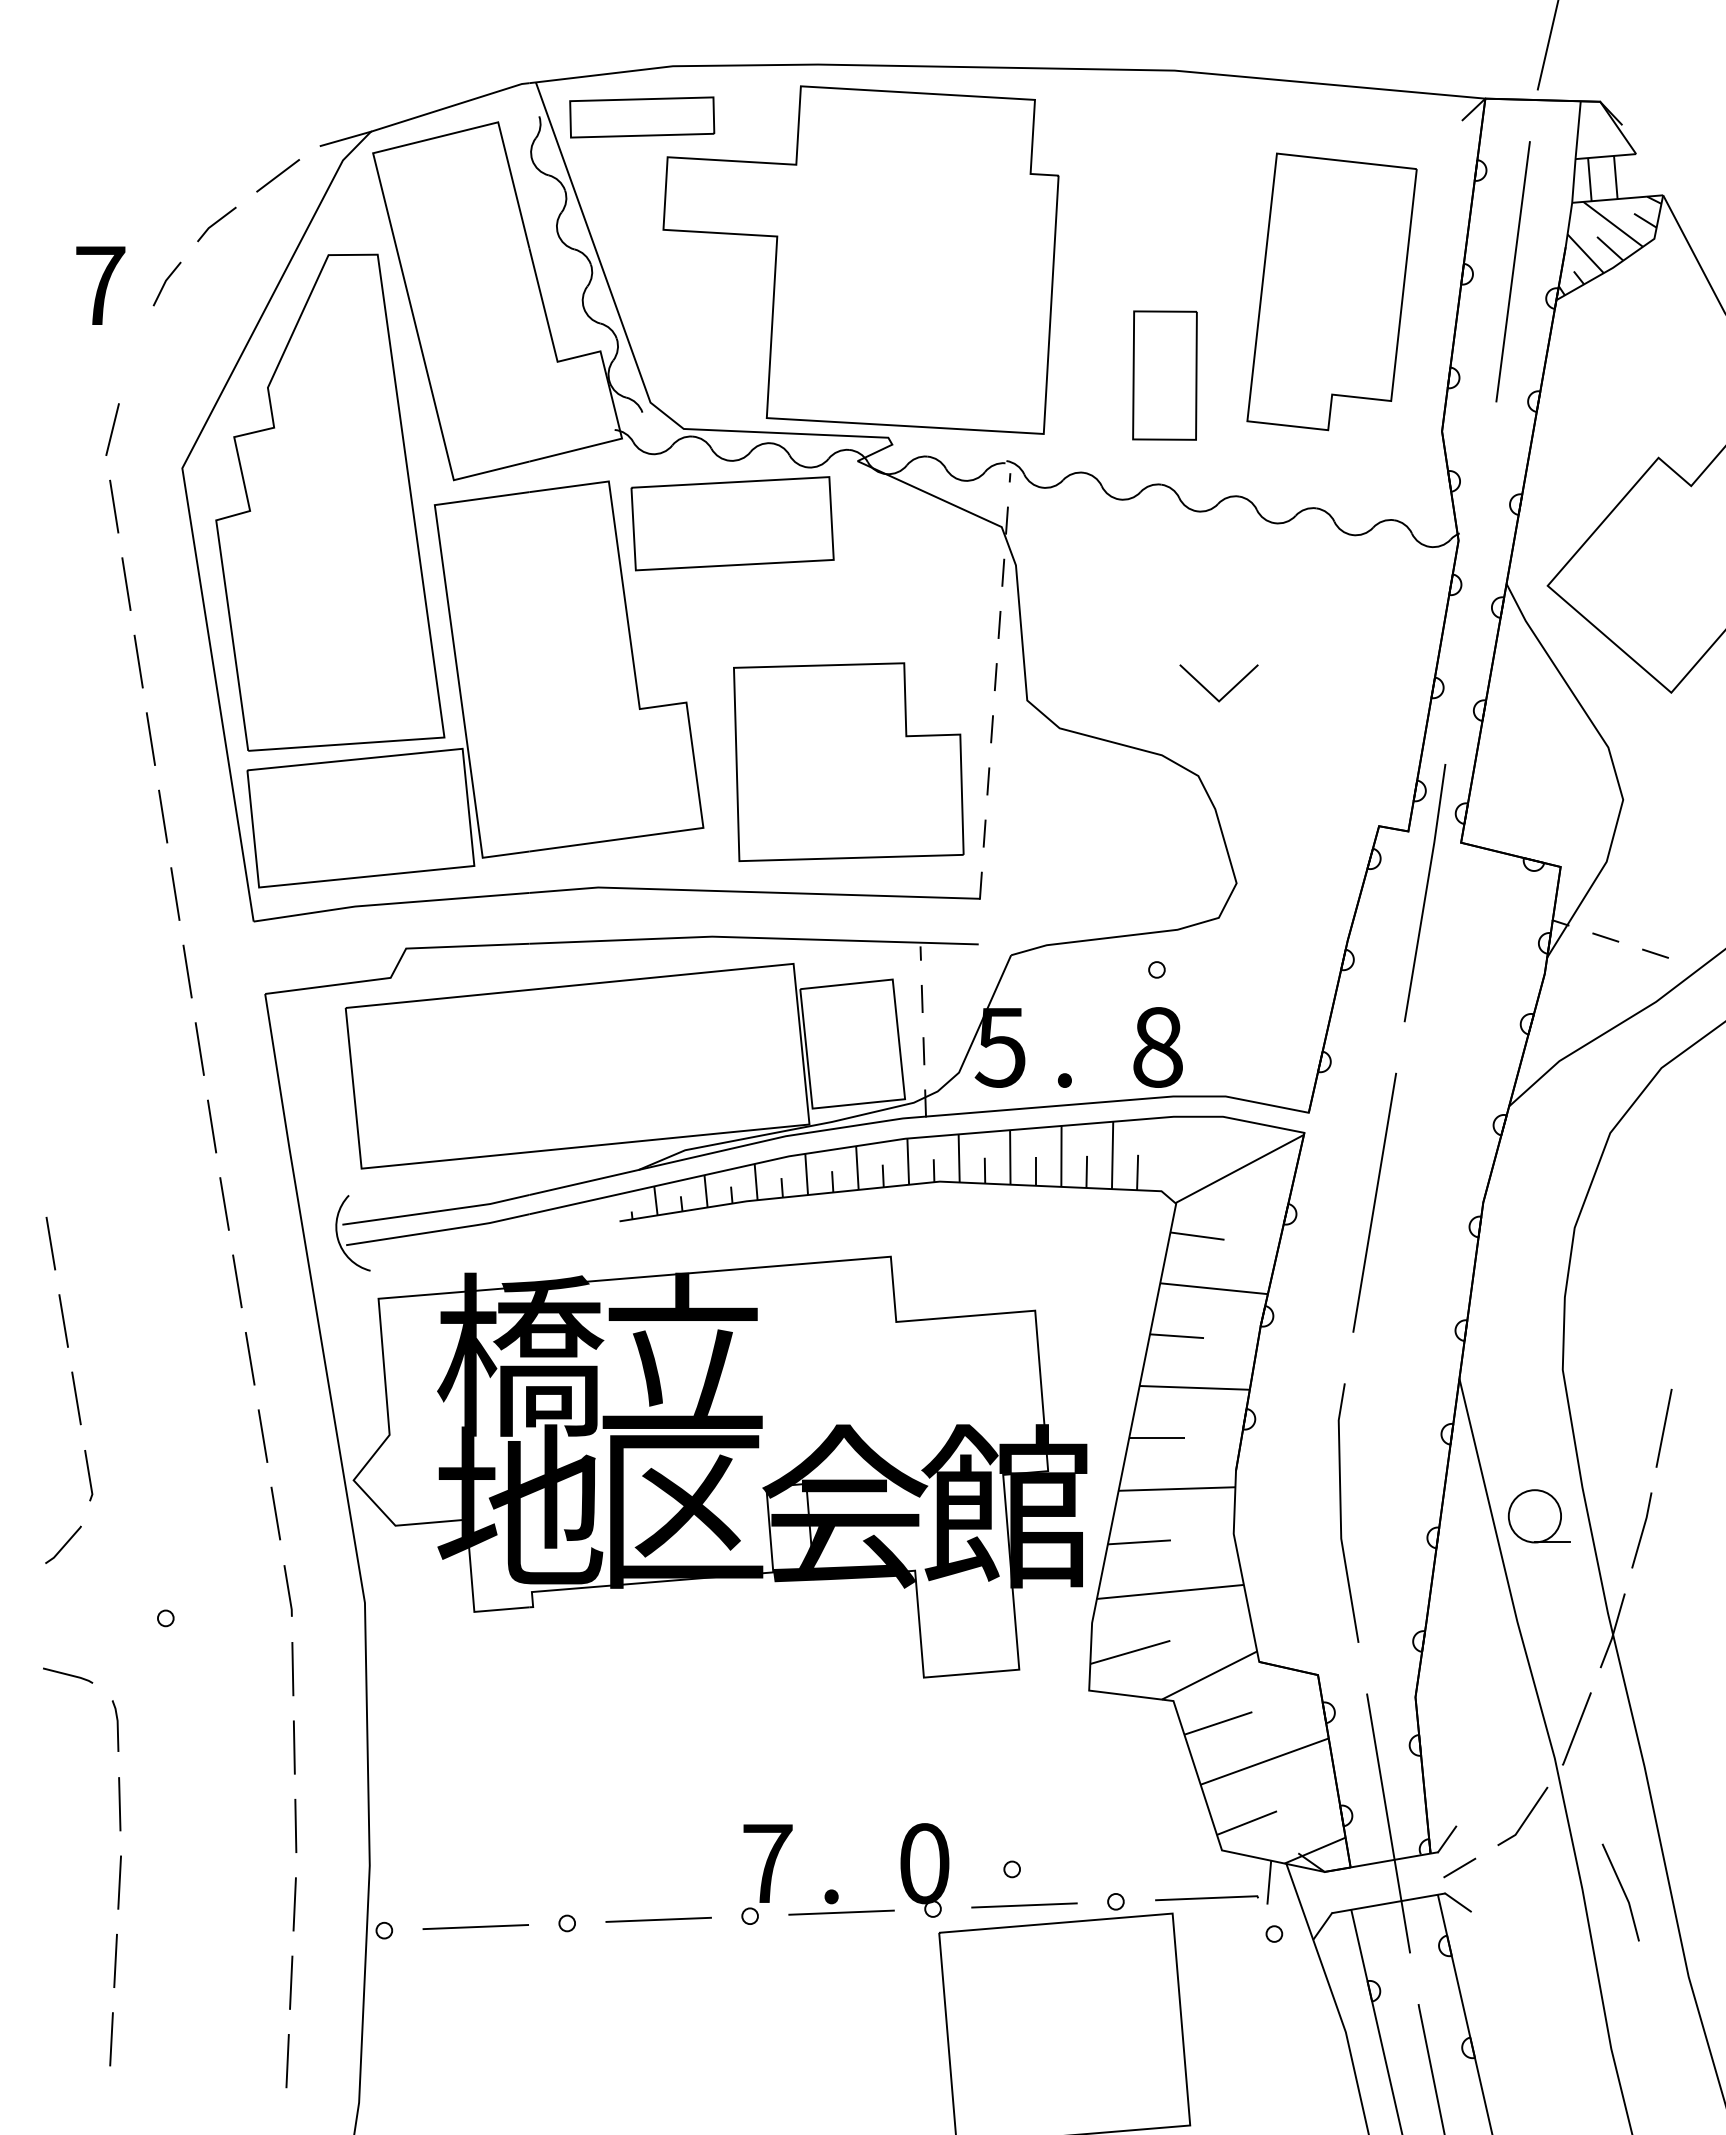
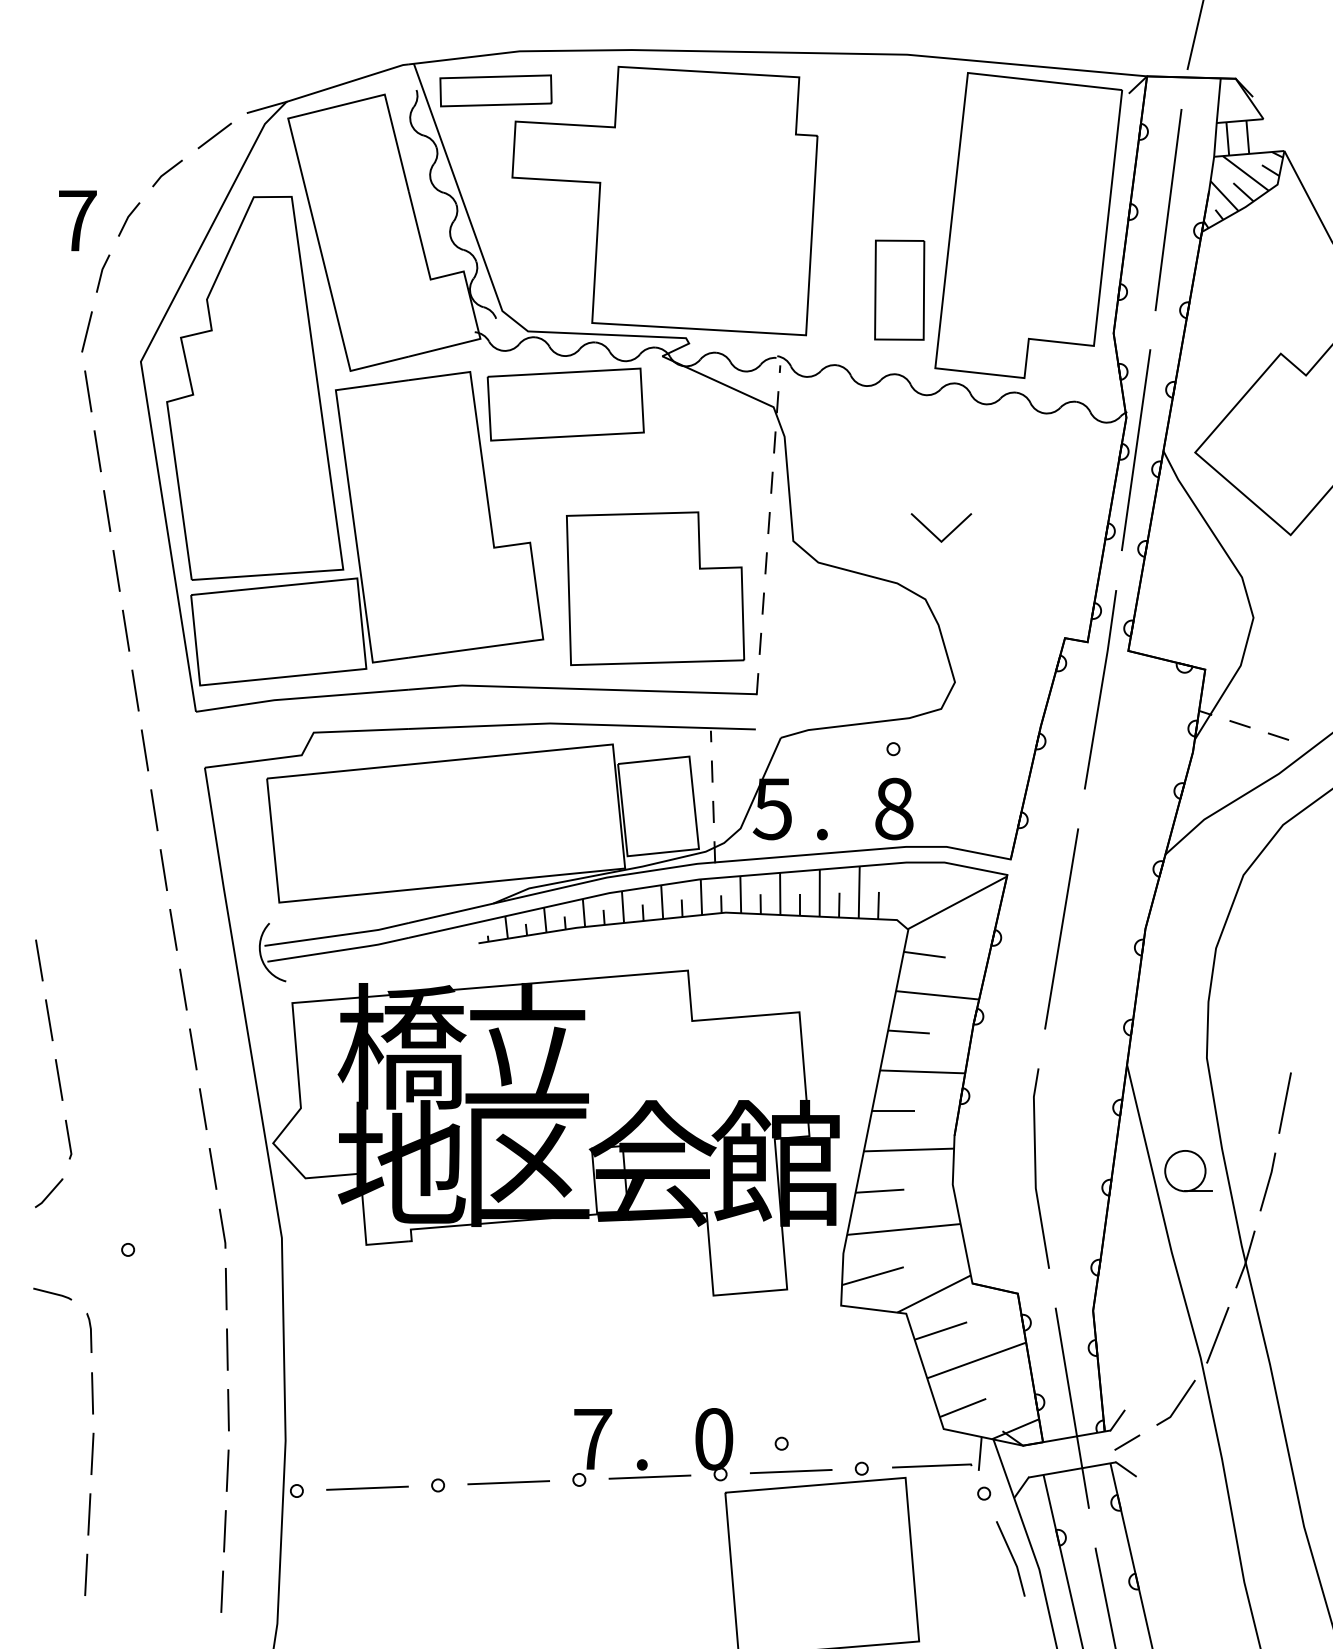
part: (1331, 291) -> (1028, 225), size x1.43
line: (132, 353) -> (102, 273), added
line: (1470, 582) -> (1135, 449), added
line: (1622, 1891) -> (1012, 1558), moved

